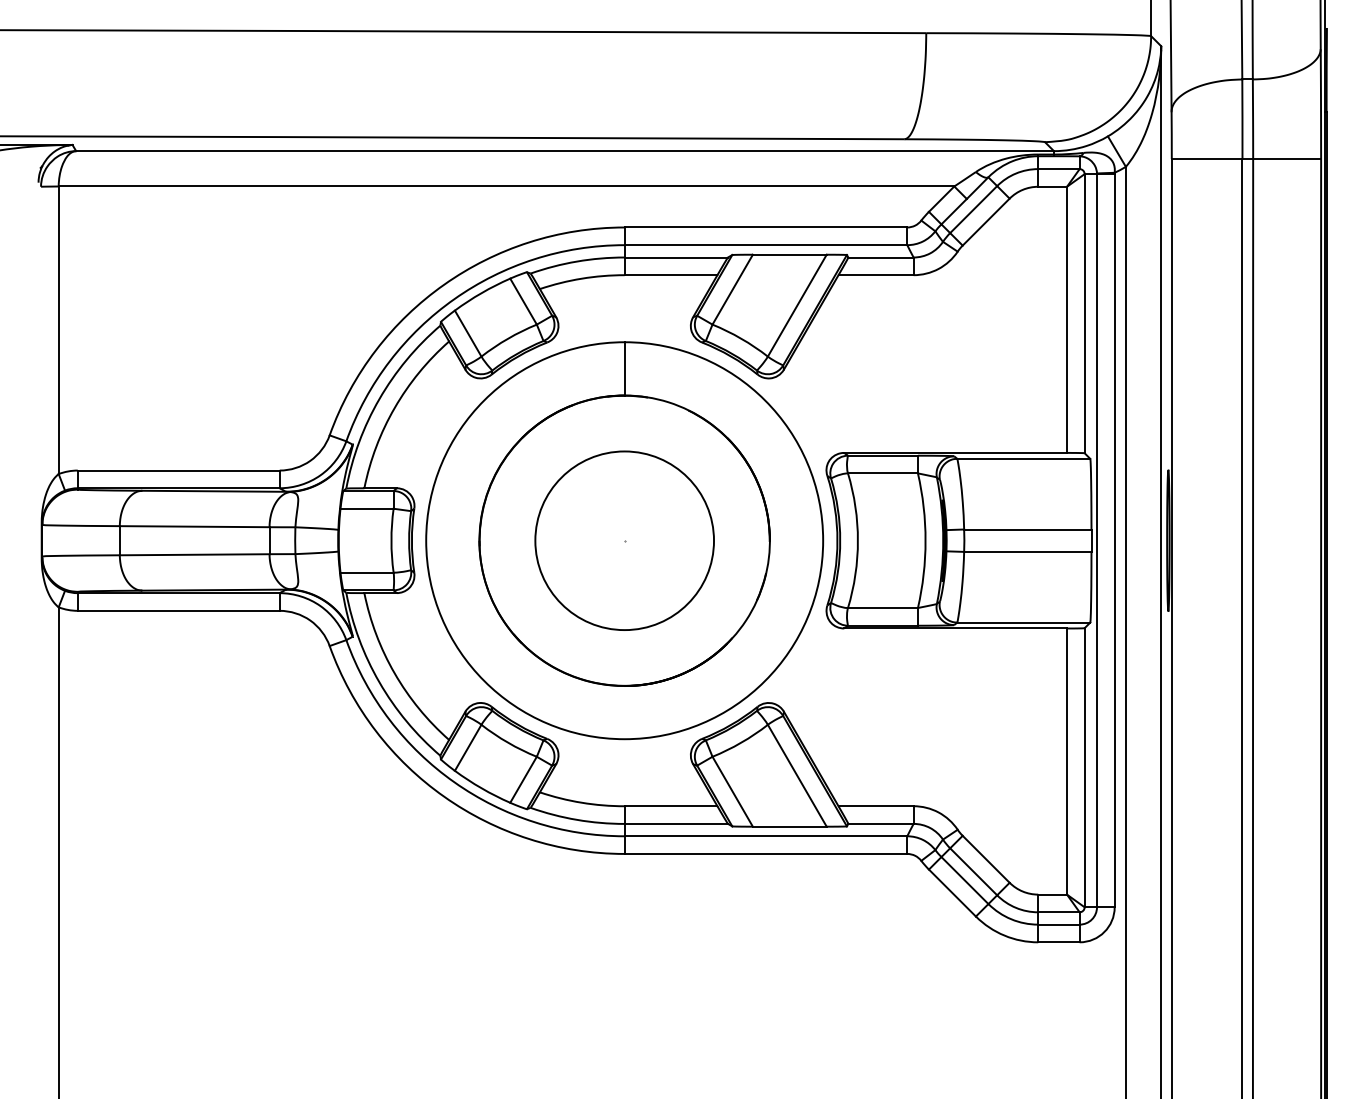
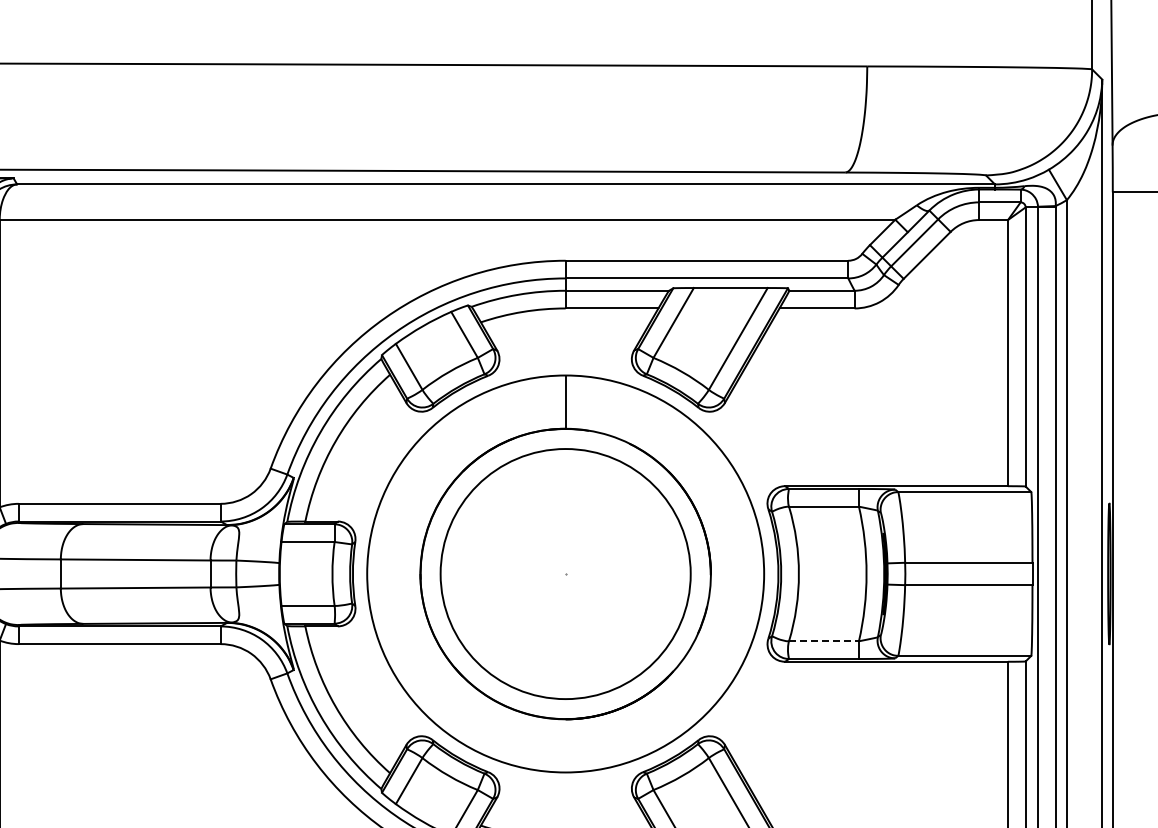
circle: (624, 540) -> (565, 573), size x1.4
line: (882, 608) -> (823, 641), solid -> dashed

